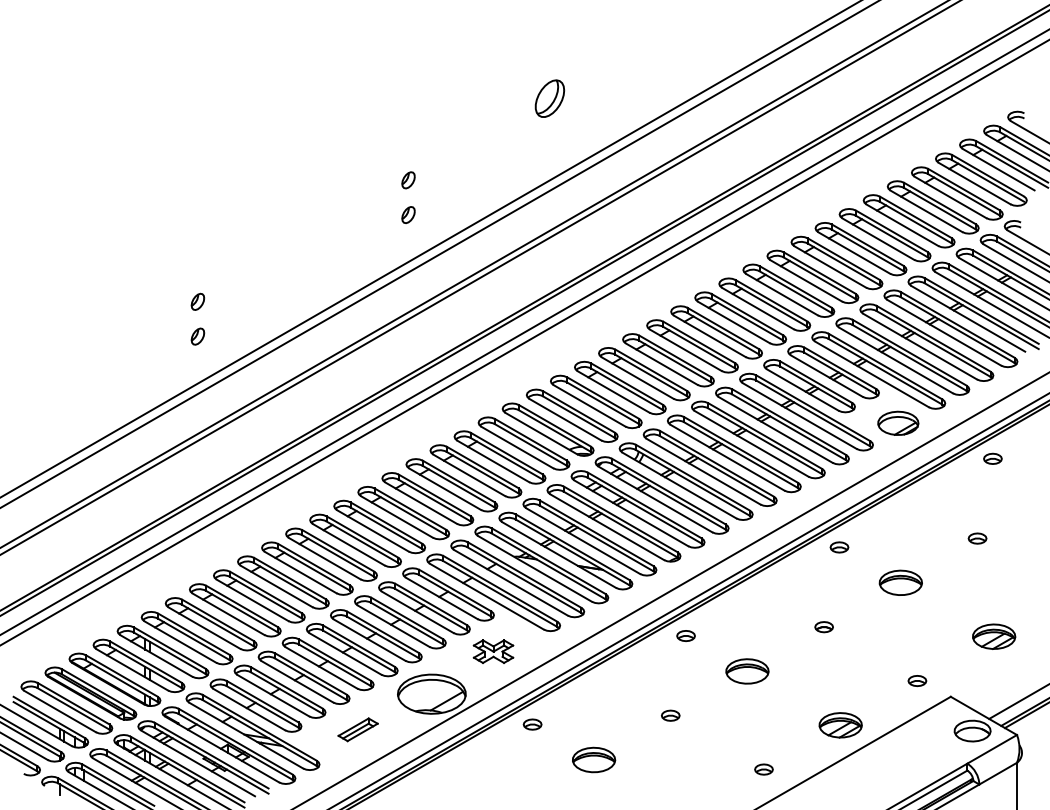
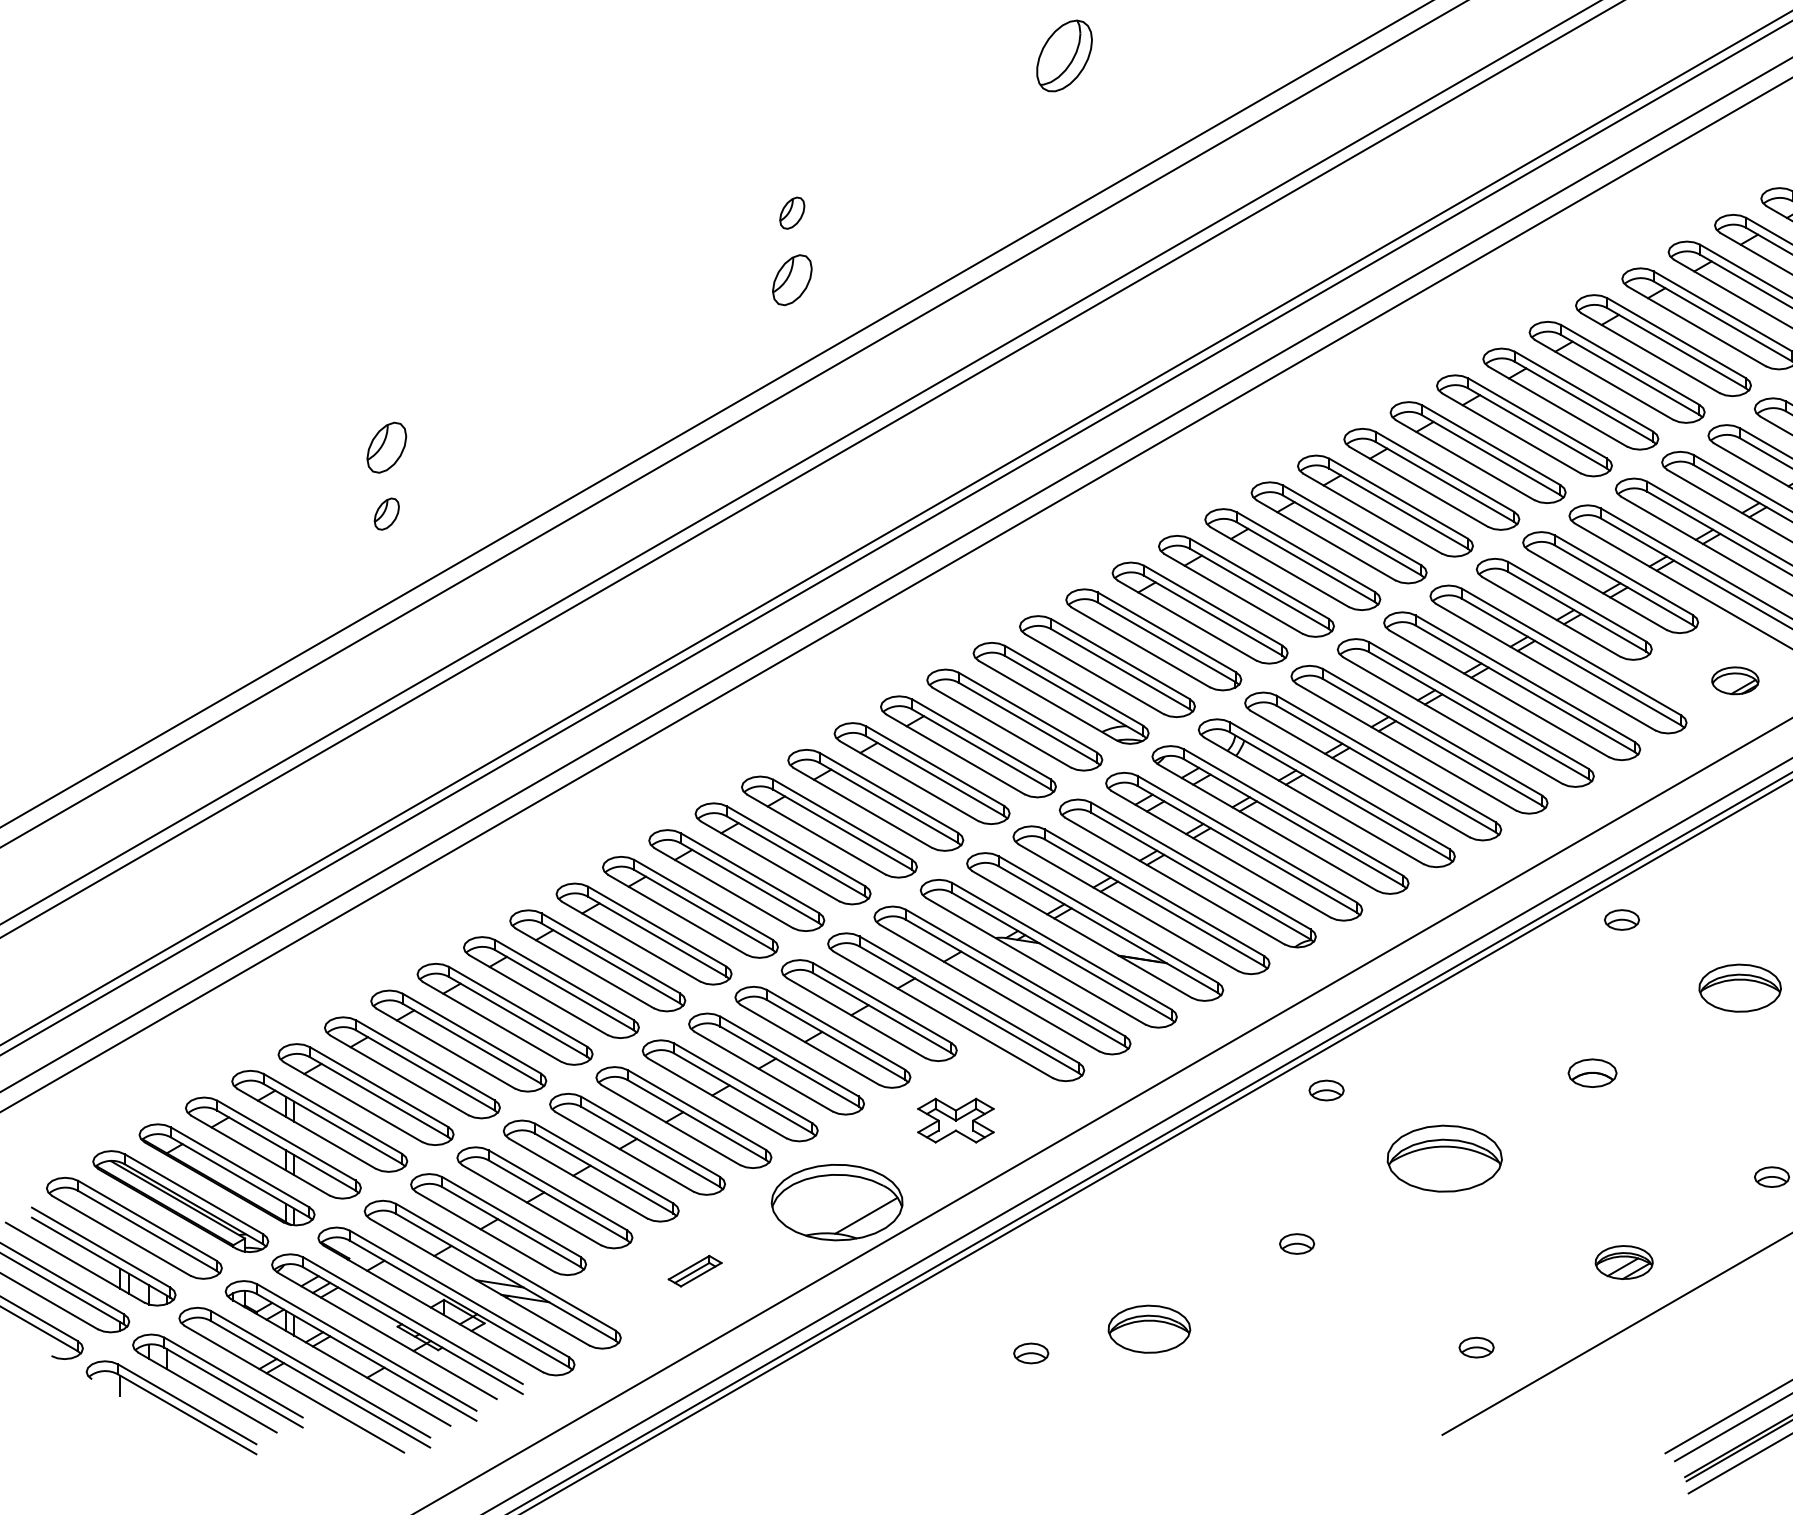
part: (408, 214) -> (792, 278), size x1.6
part: (197, 301) -> (385, 446), size x1.6
part: (898, 422) -> (1735, 679), size x0.6
part: (823, 627) -> (1591, 1074), size x1.4
part: (747, 671) -> (1444, 1158), size x1.4
part: (532, 724) -> (1030, 1353), moved
part: (840, 725) -> (1623, 1262), size x0.7
part: (357, 729) -> (694, 1270), size x0.7

